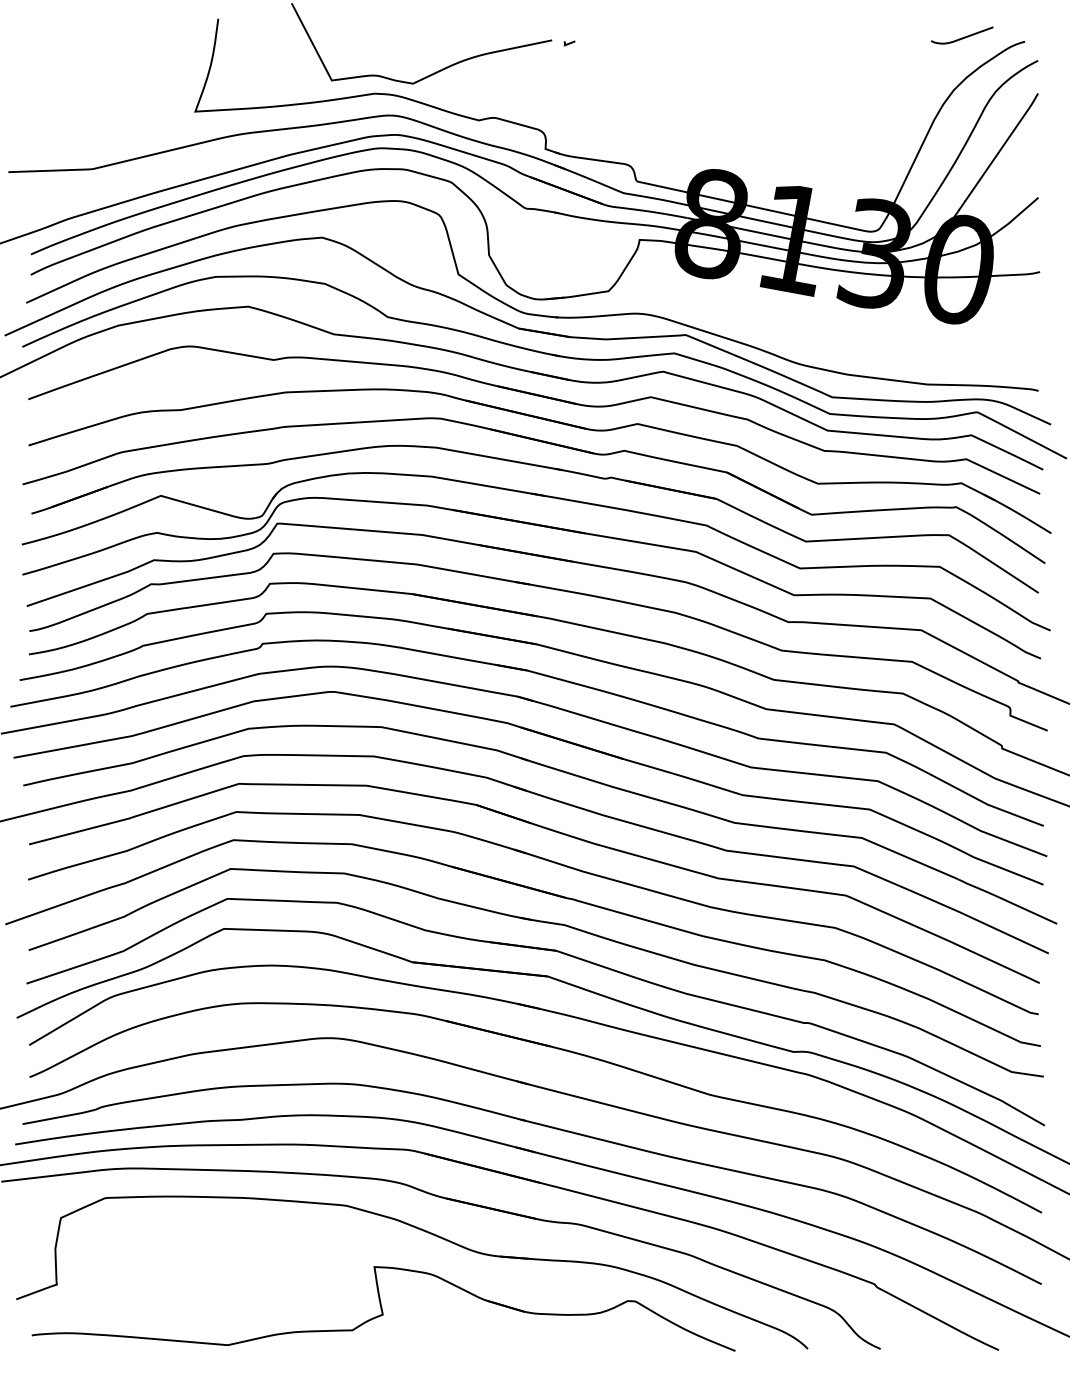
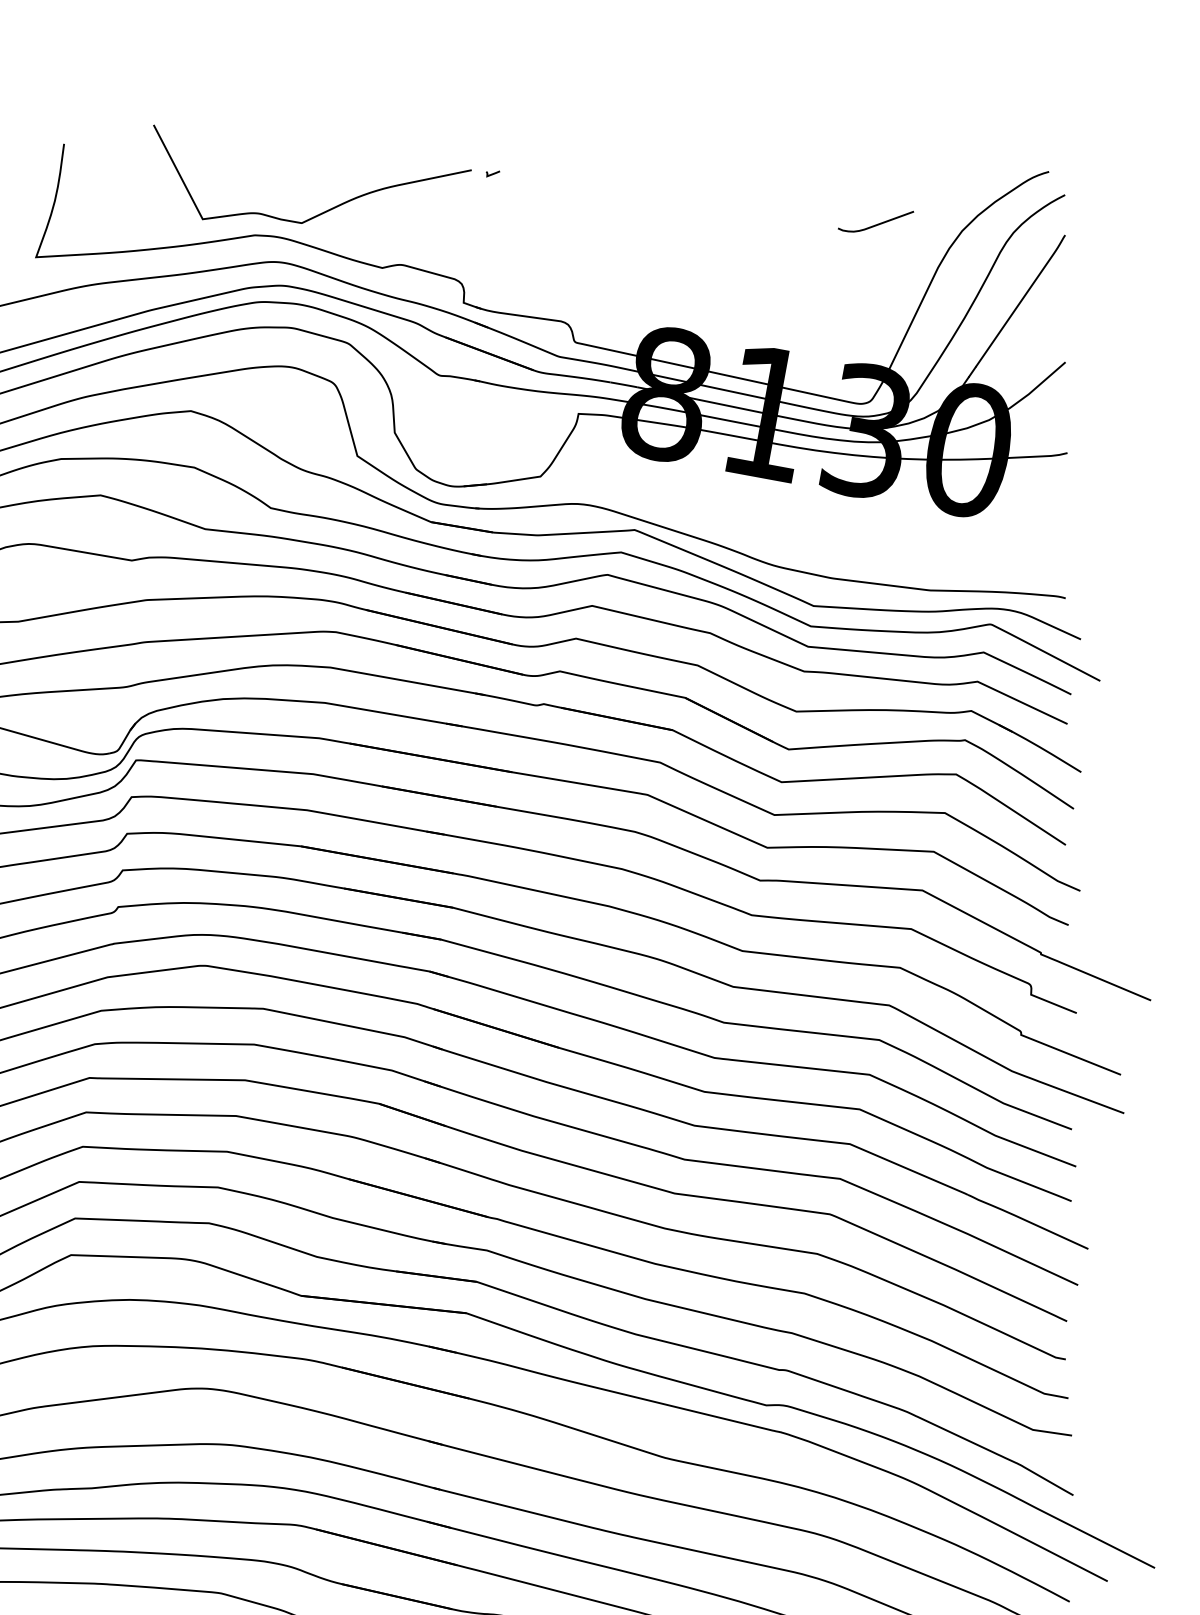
curve: (962, 37) -> (876, 224), moved

